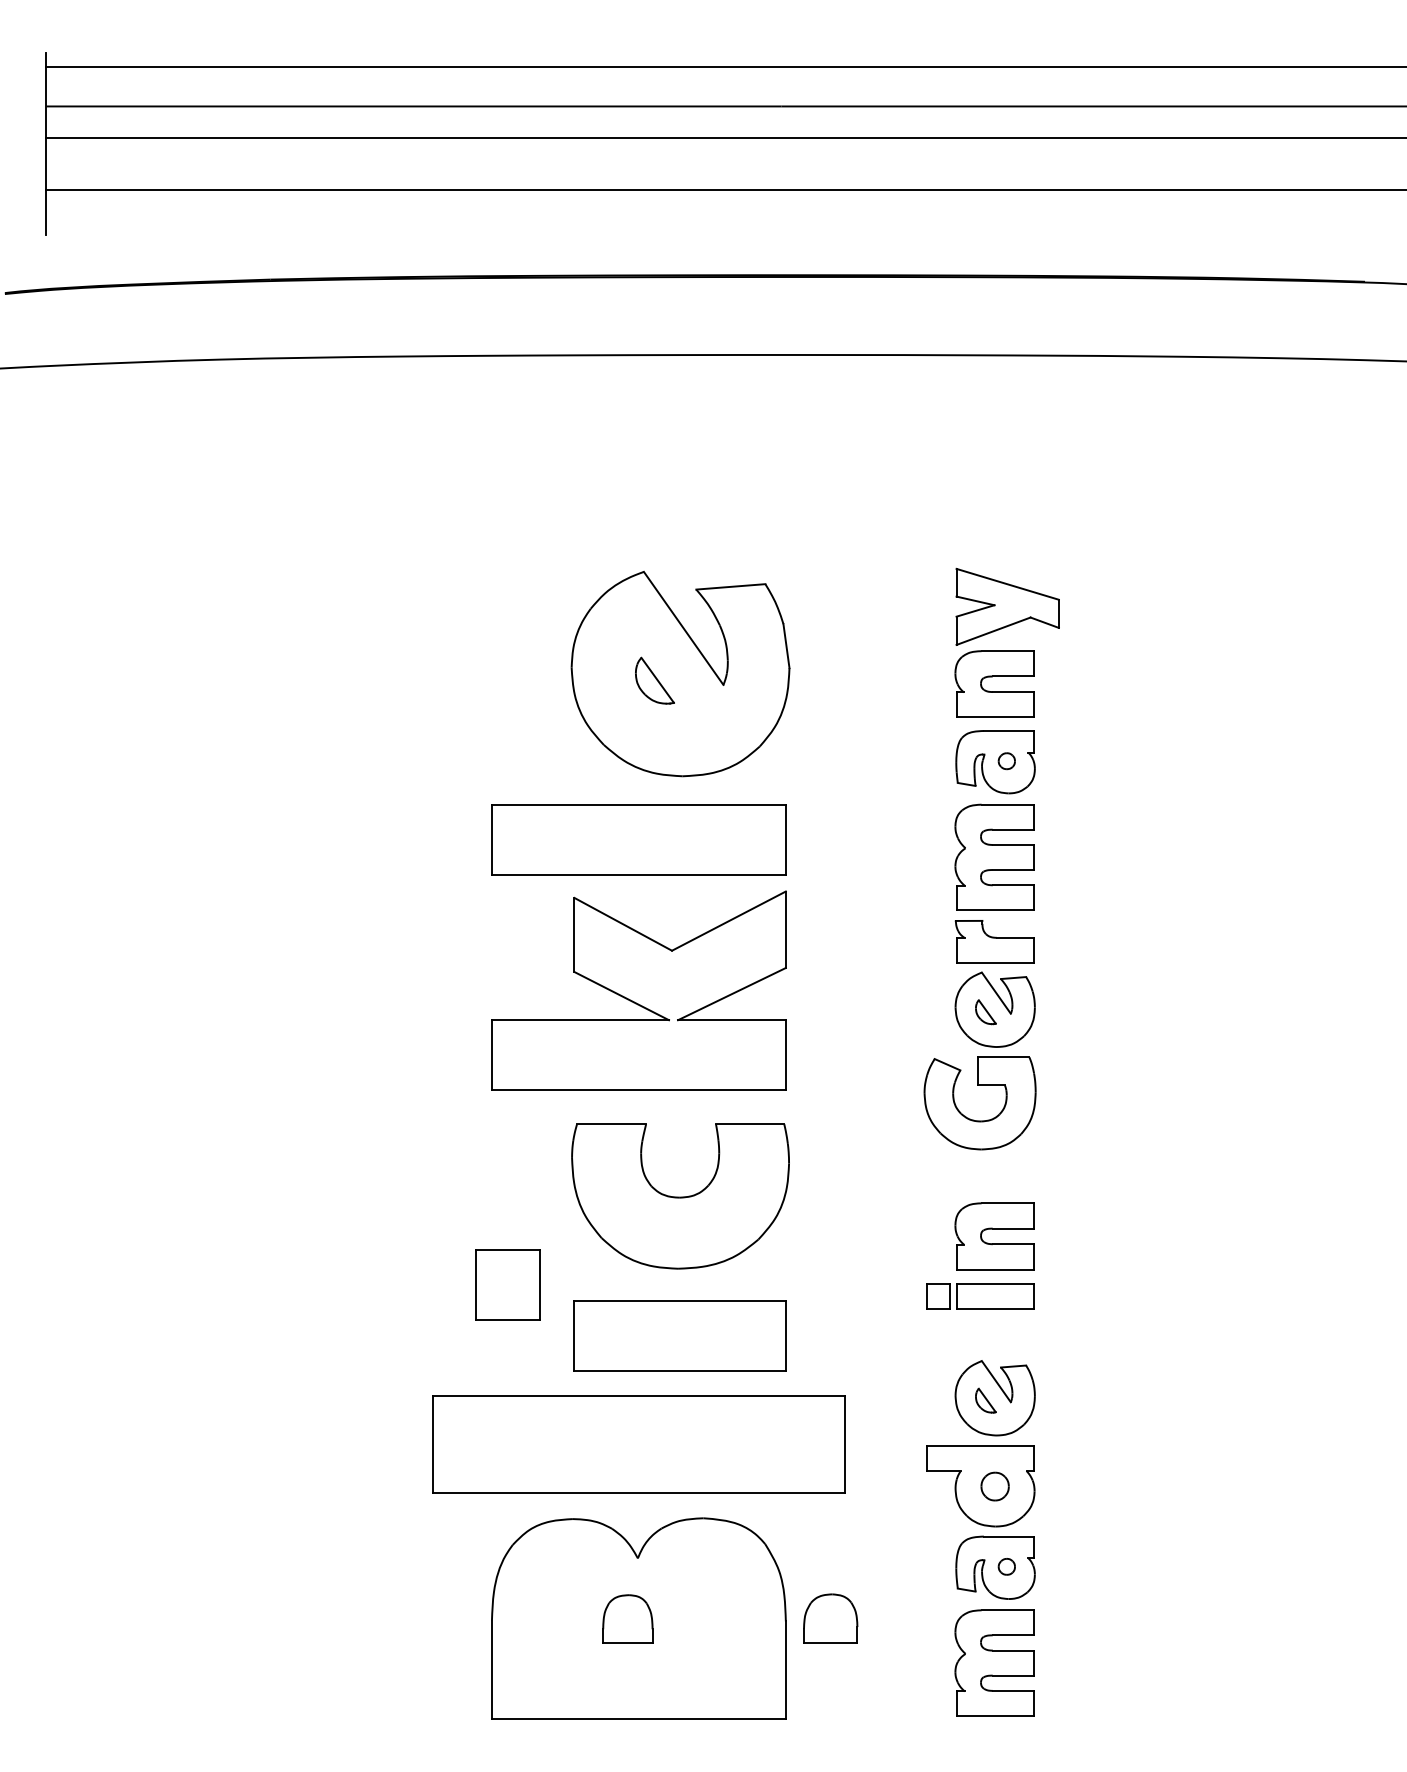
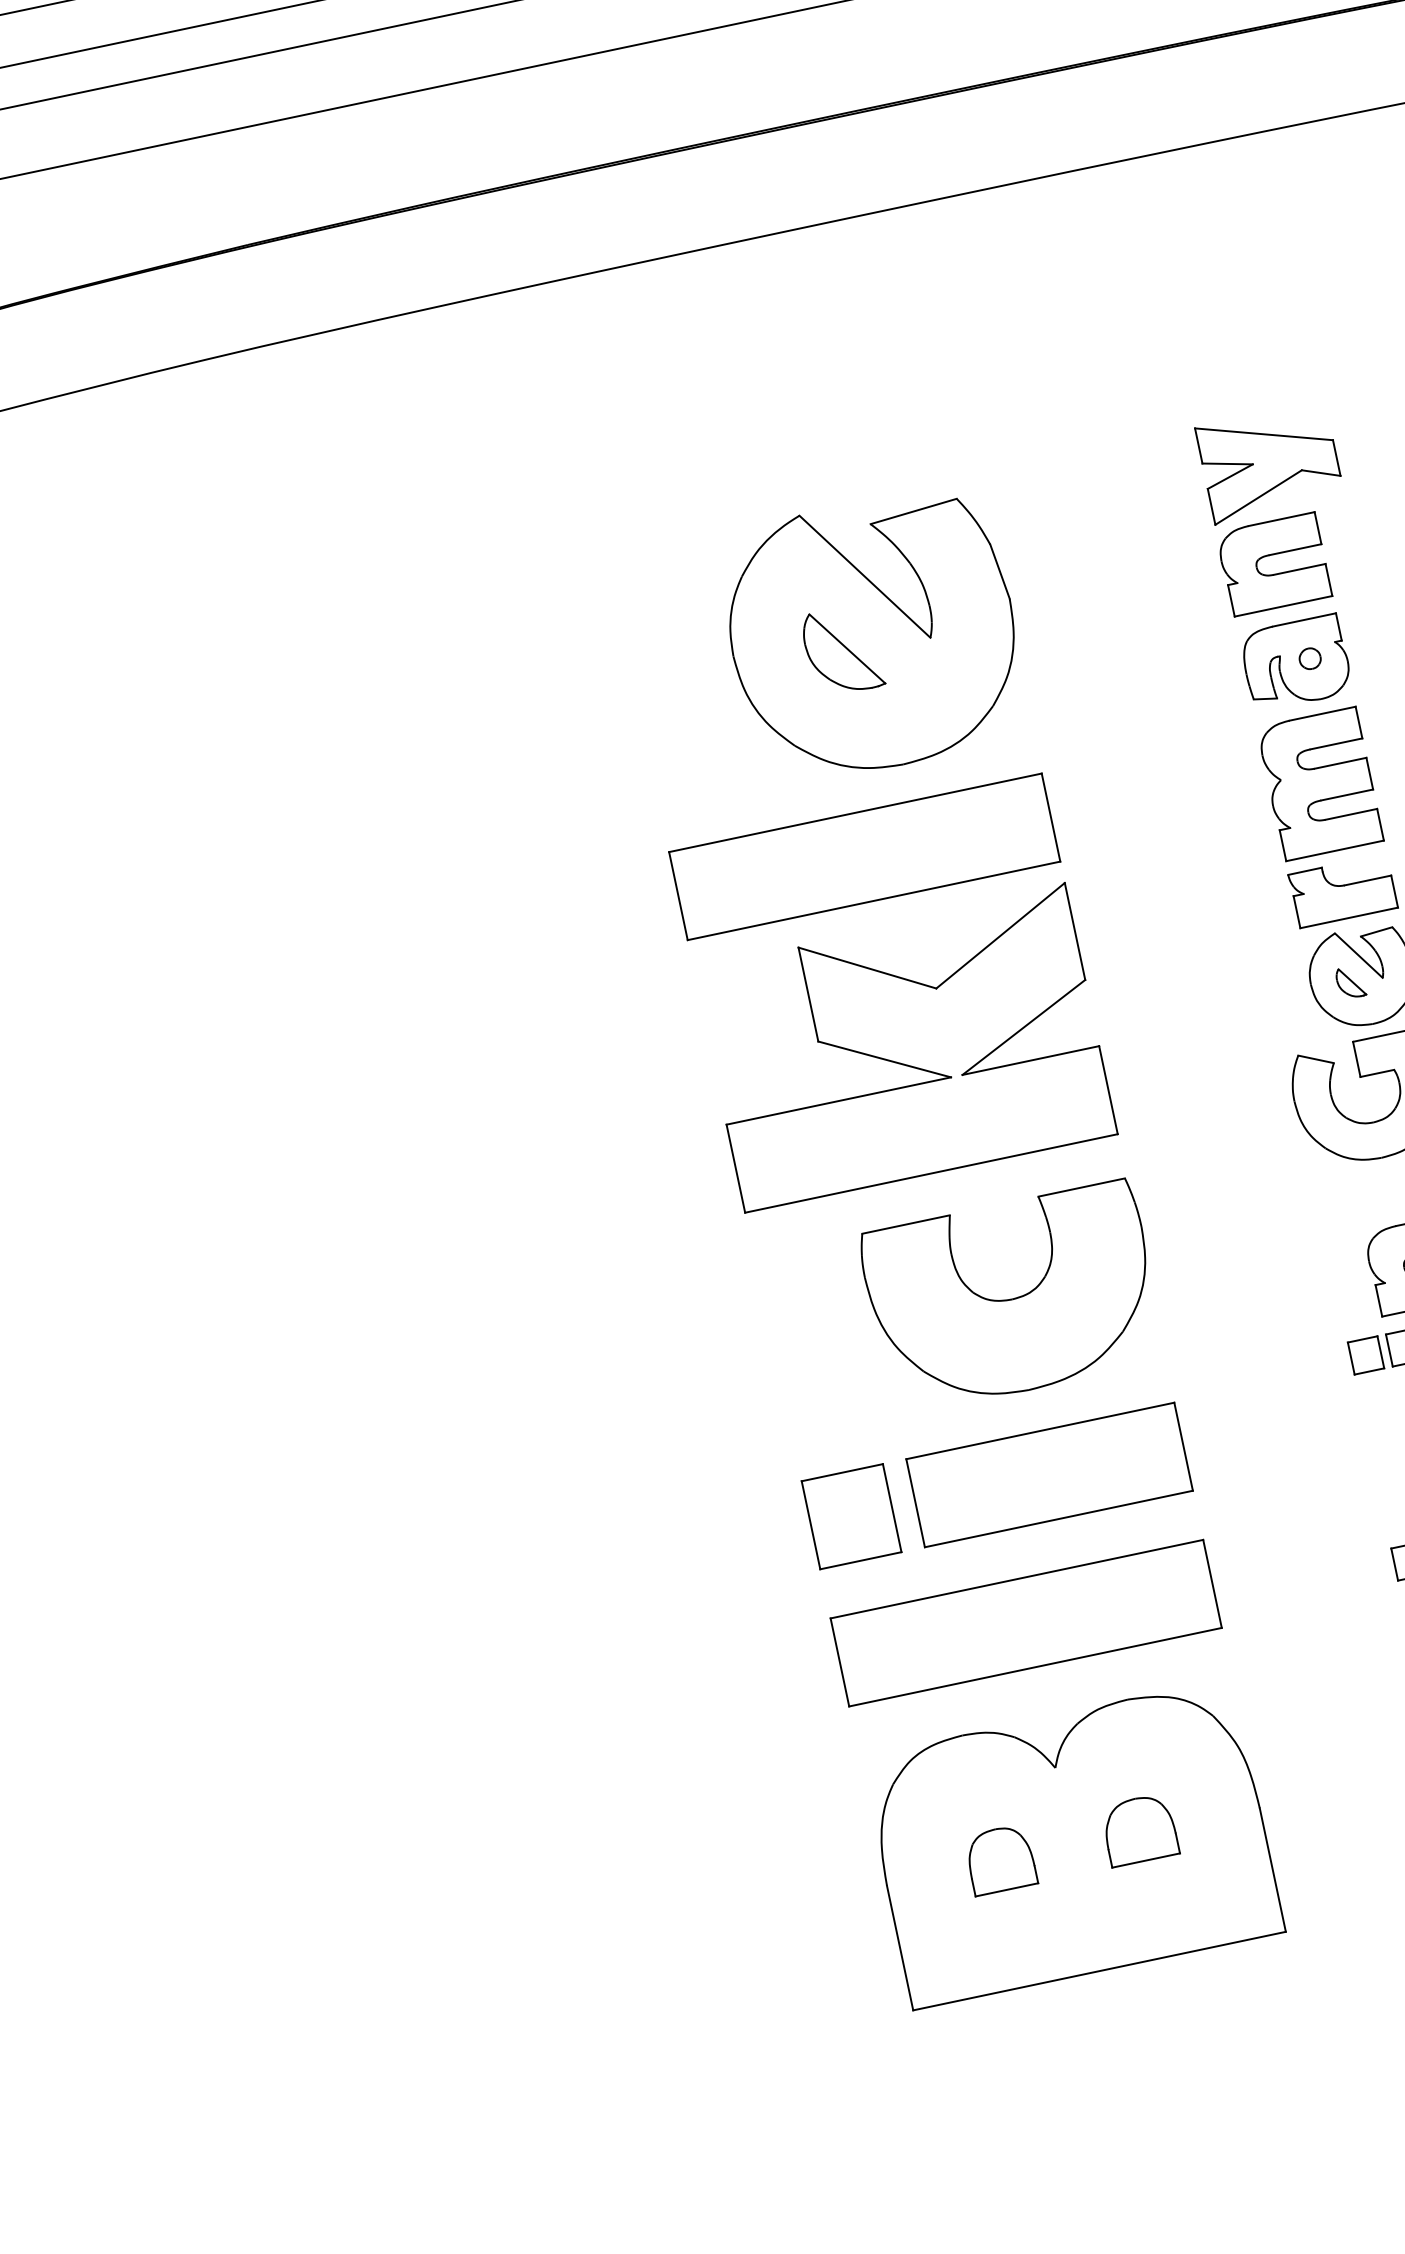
part: (654, 680) -> (841, 650), size x1.43
part: (507, 1284) -> (850, 1515), moved
part: (638, 1444) -> (1025, 1623), size x0.71
part: (627, 1618) -> (999, 1859), moved
part: (830, 1618) -> (1139, 1829), moved

